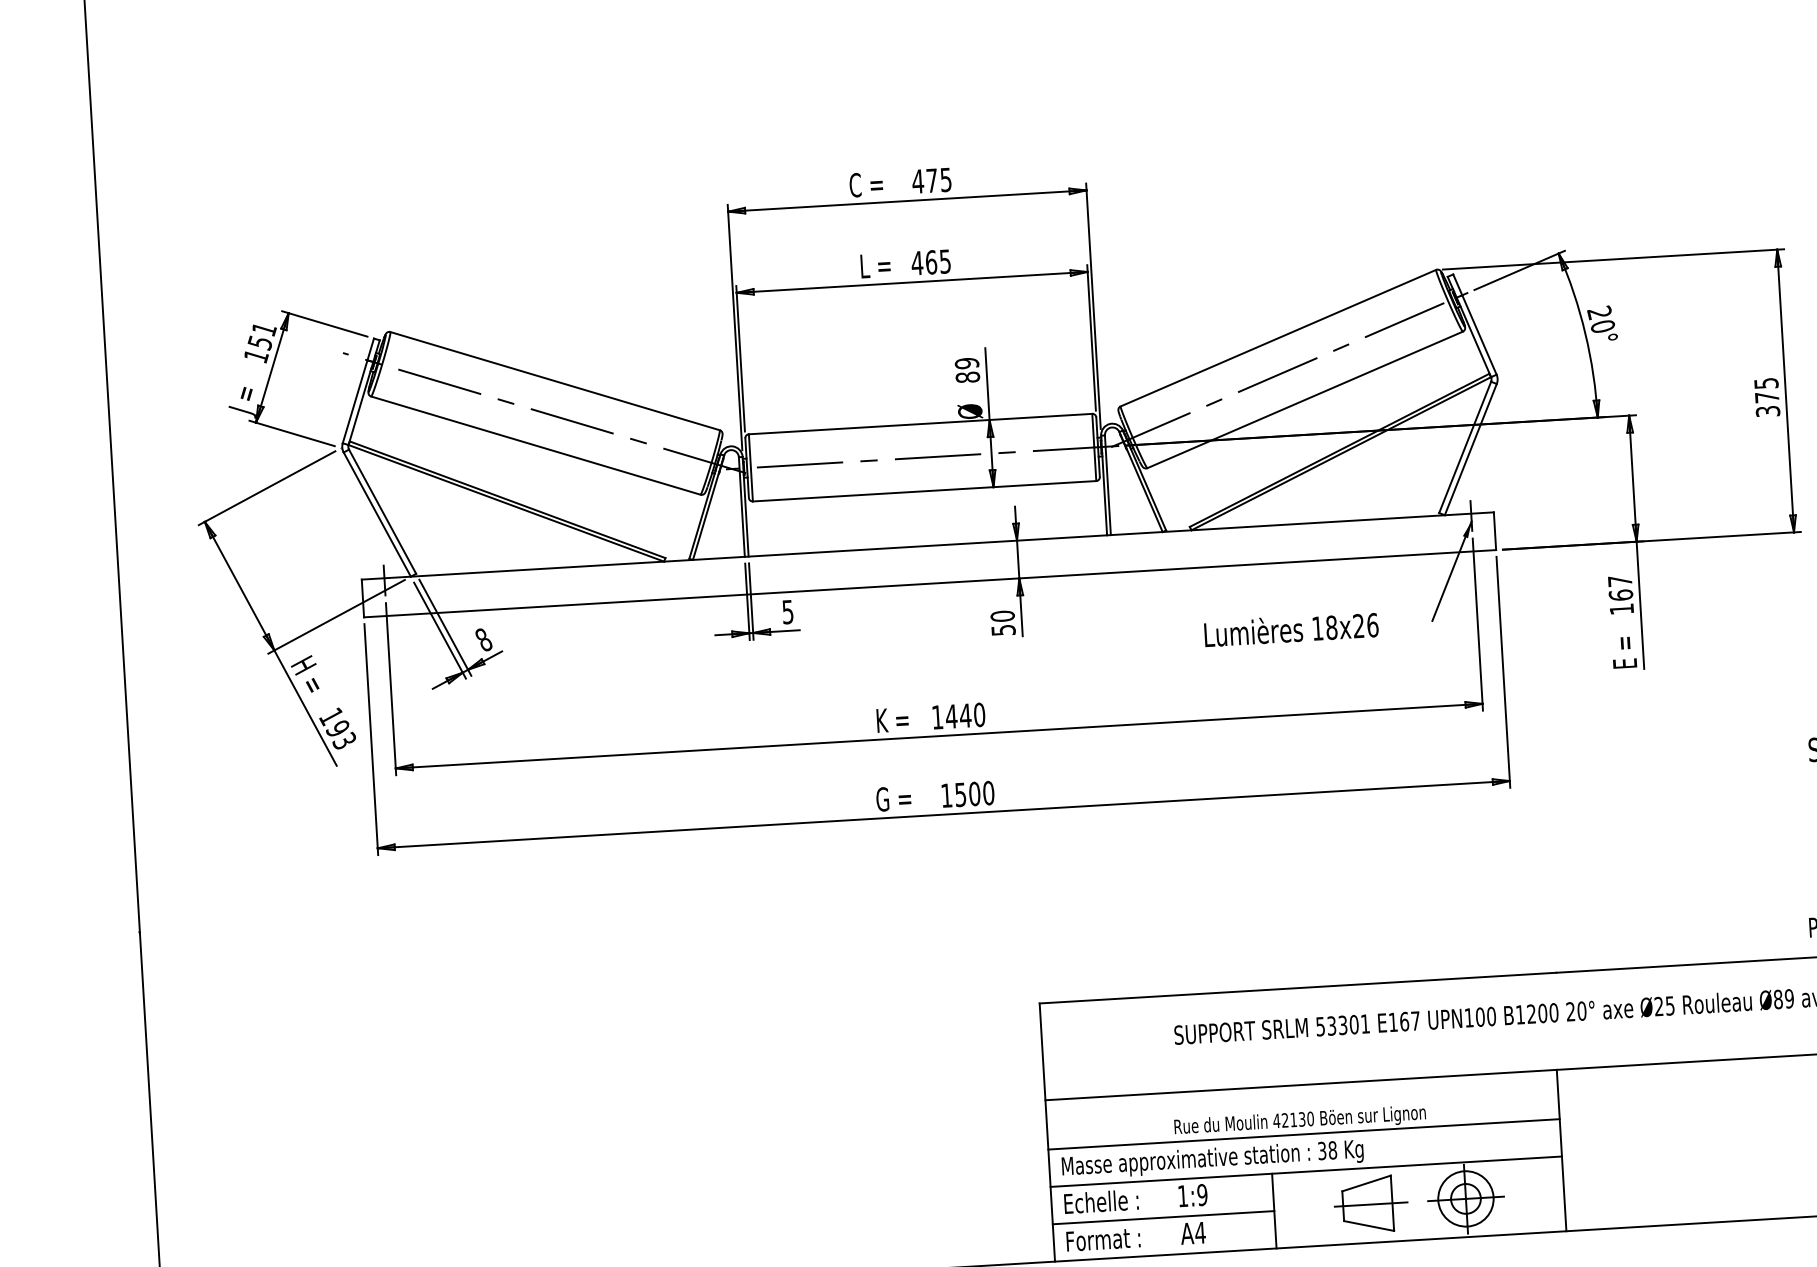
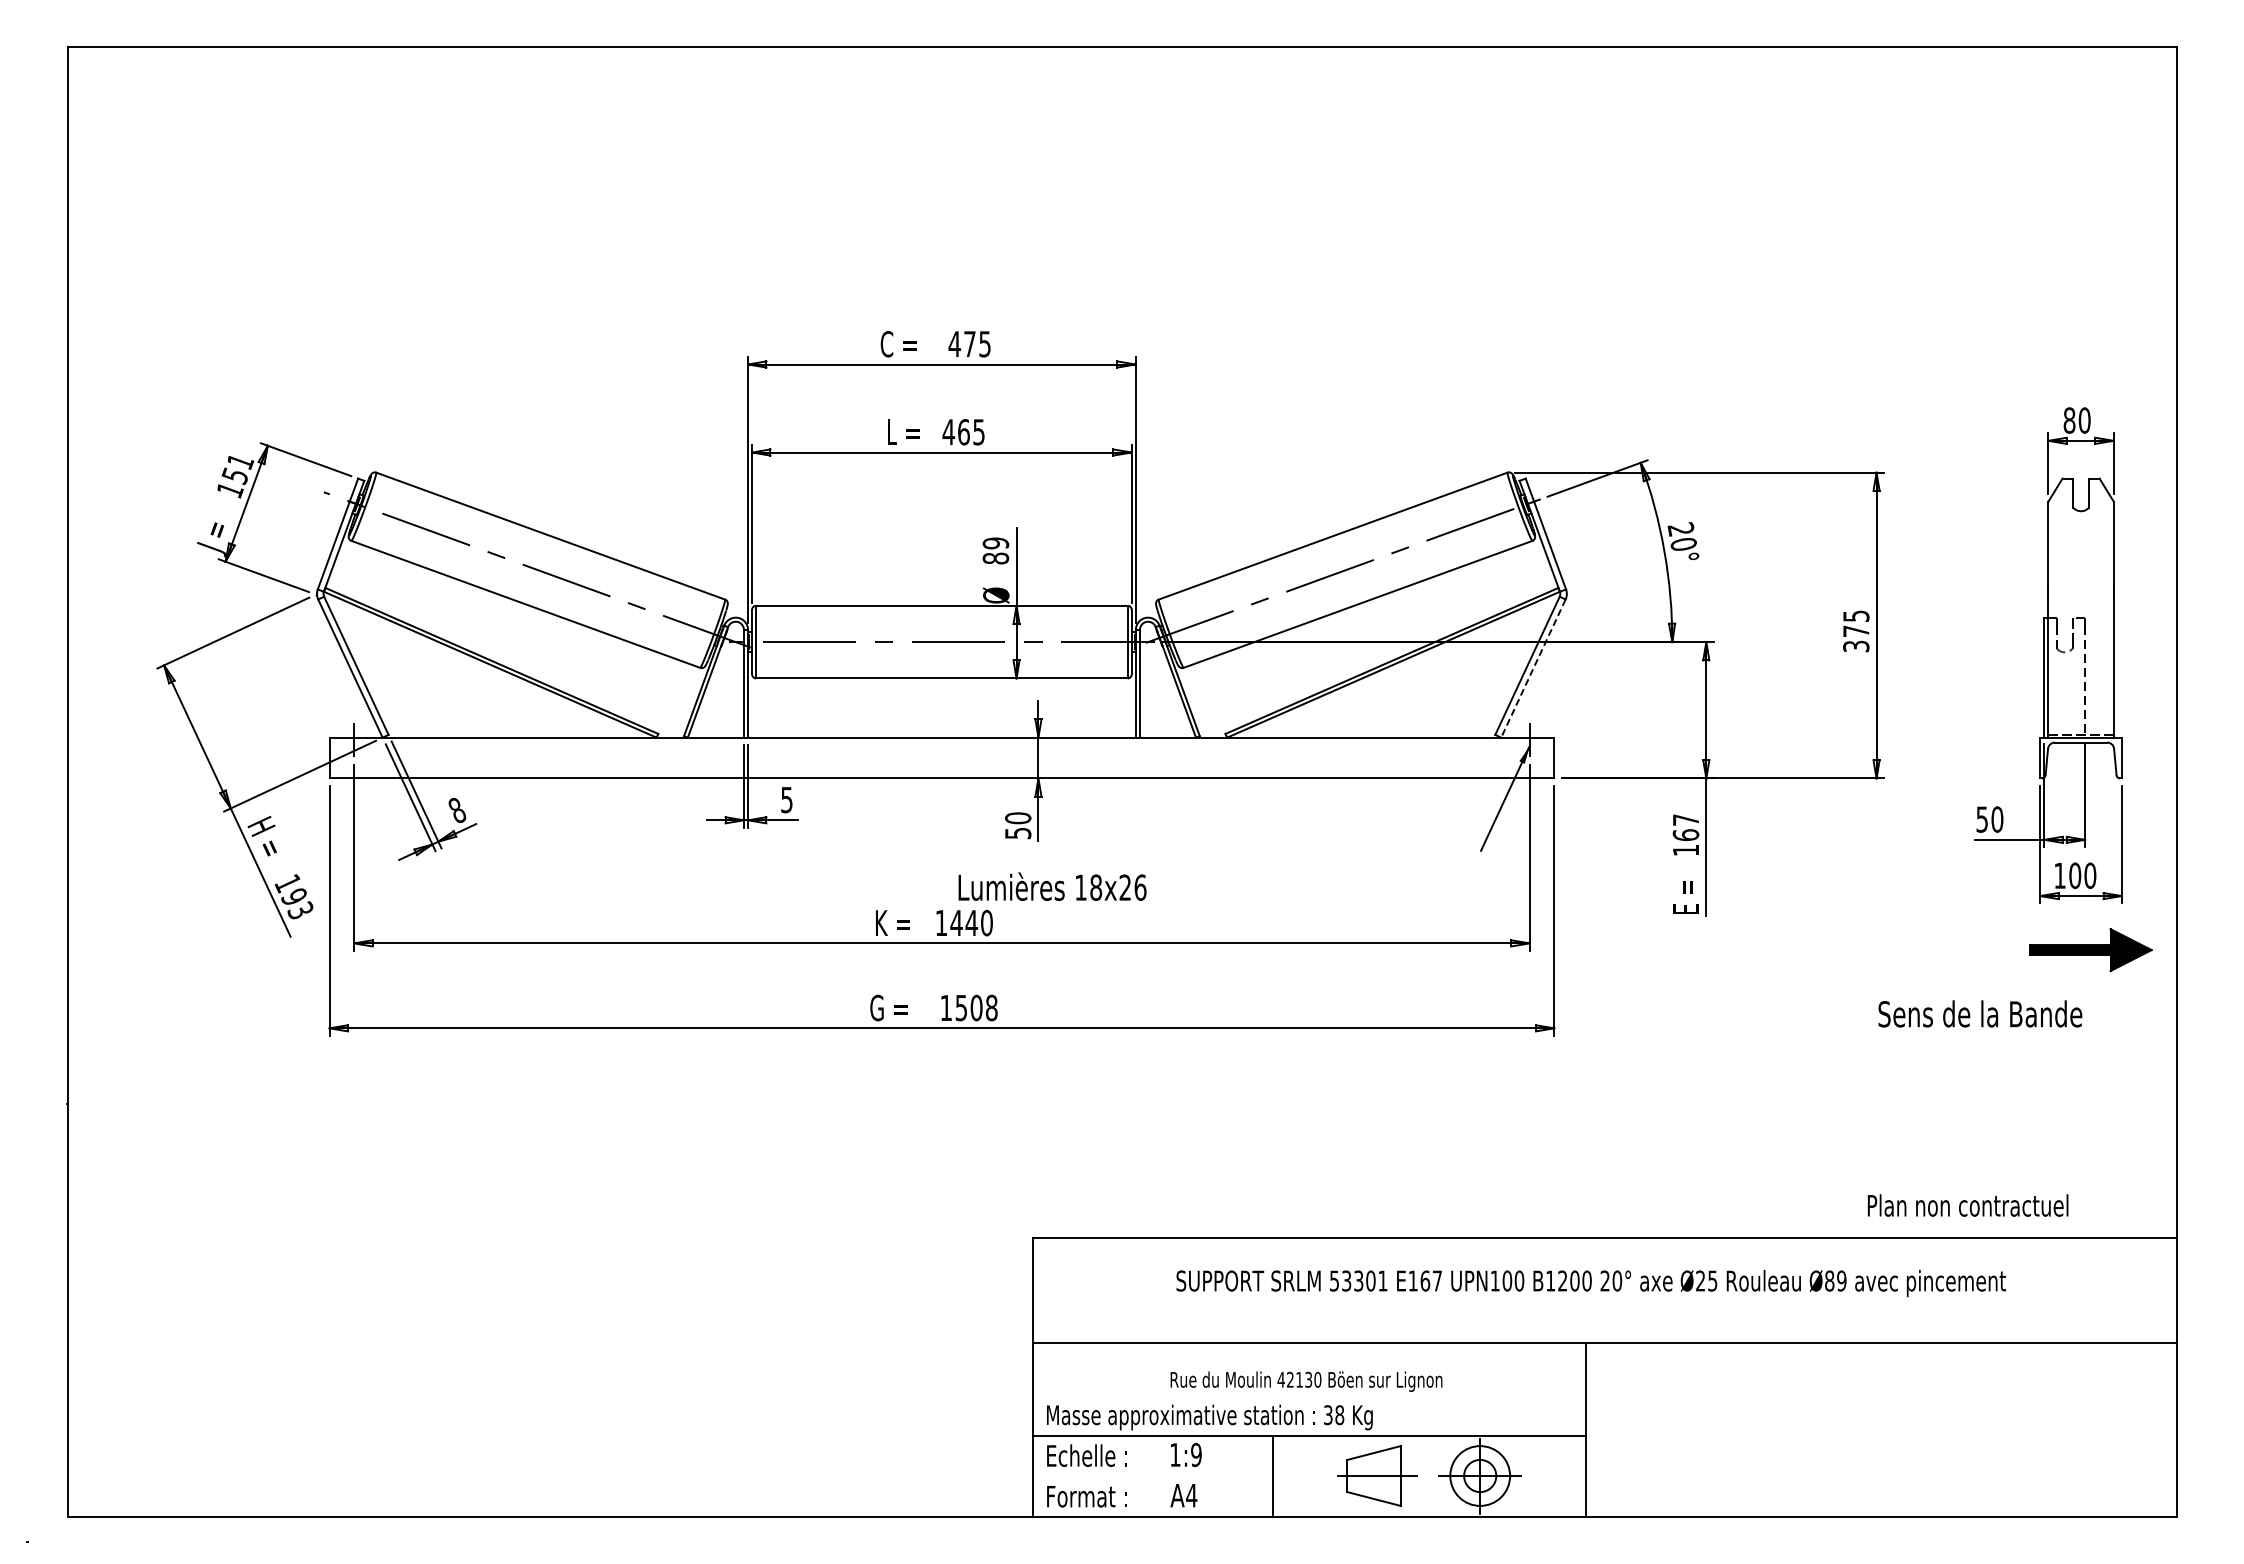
line: (1470, 450) -> (1533, 669), solid -> dashed
text: (1291, 629) -> (1052, 886), moved
text: (988, 792) -> (991, 1007), 1500 -> 1508
line: (1303, 1134) -> (1309, 1396), removed
line: (1163, 1217) -> (1152, 1476), removed

